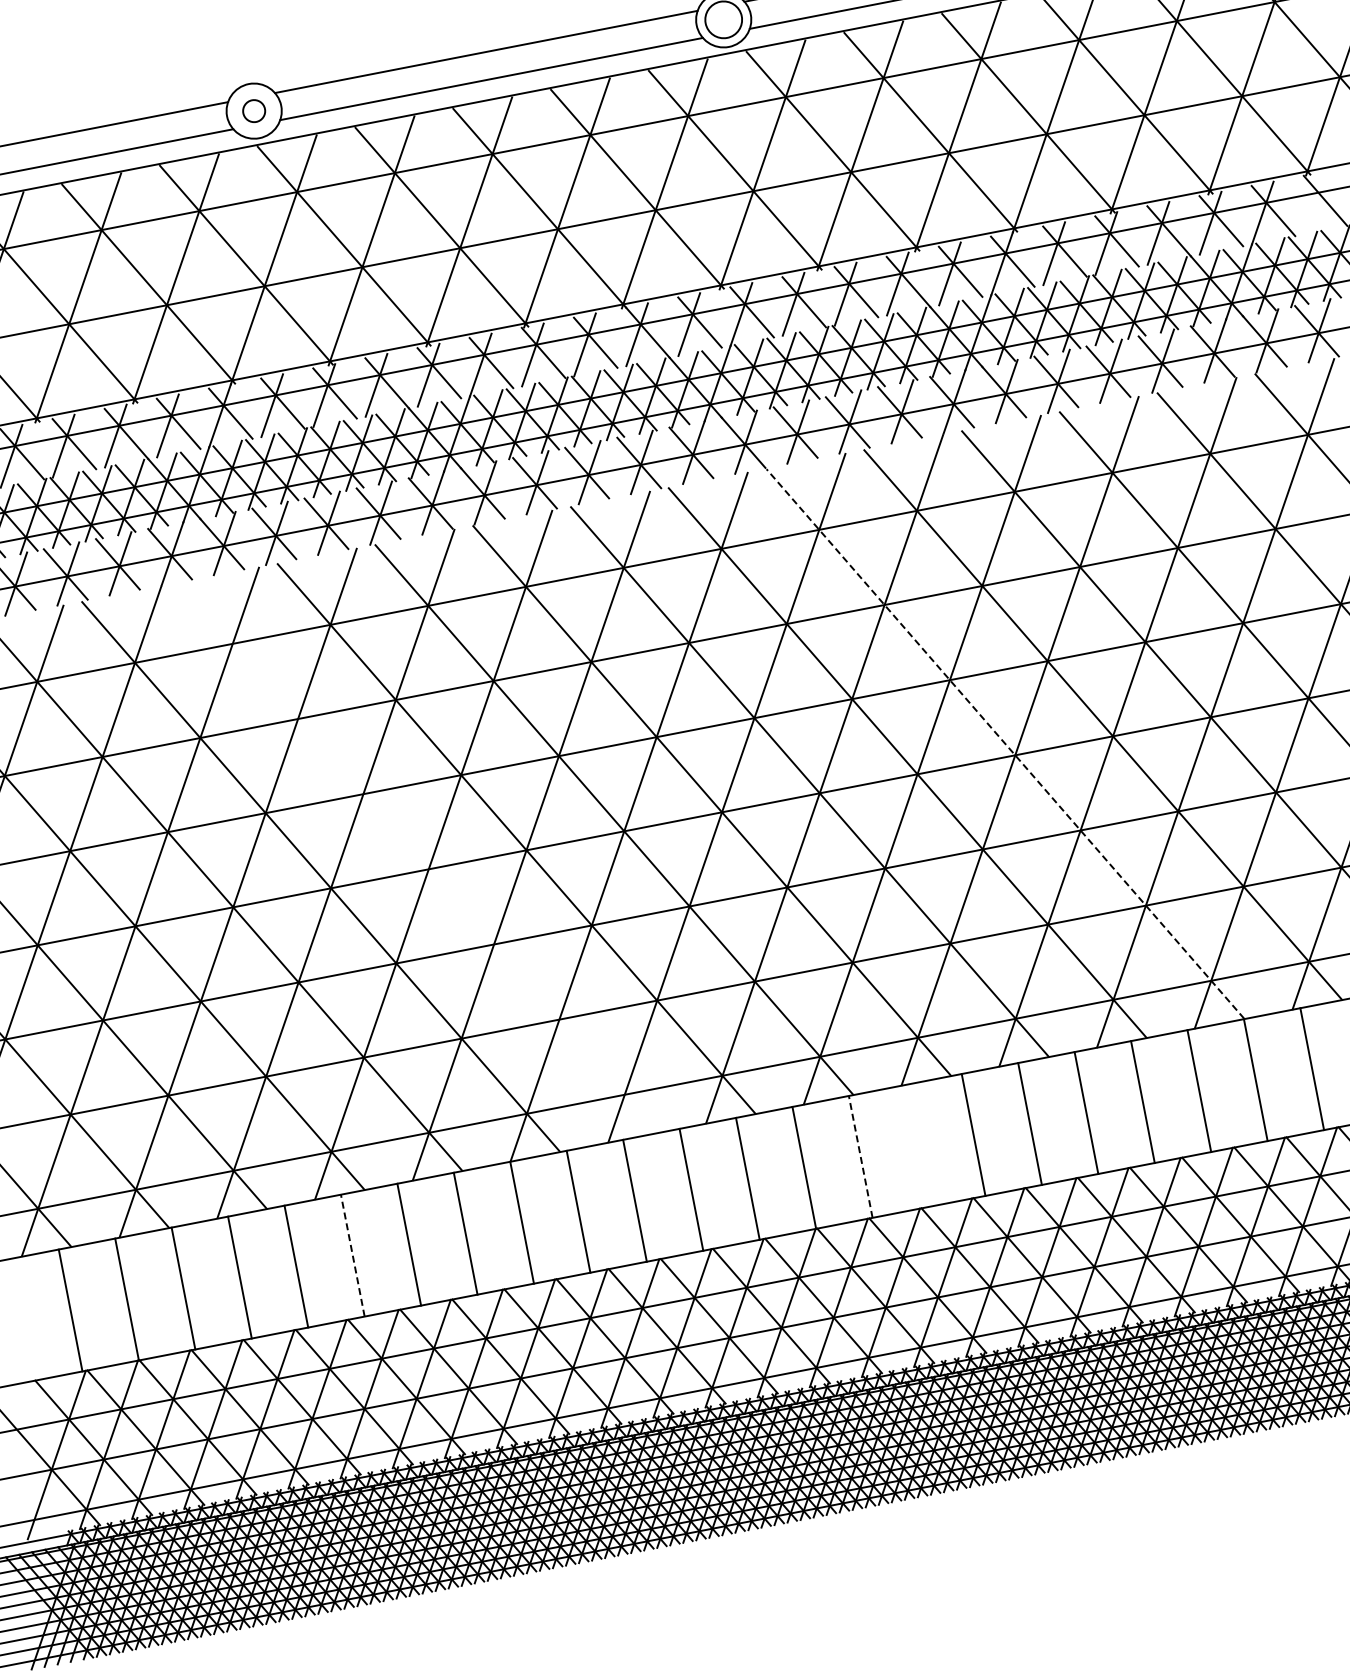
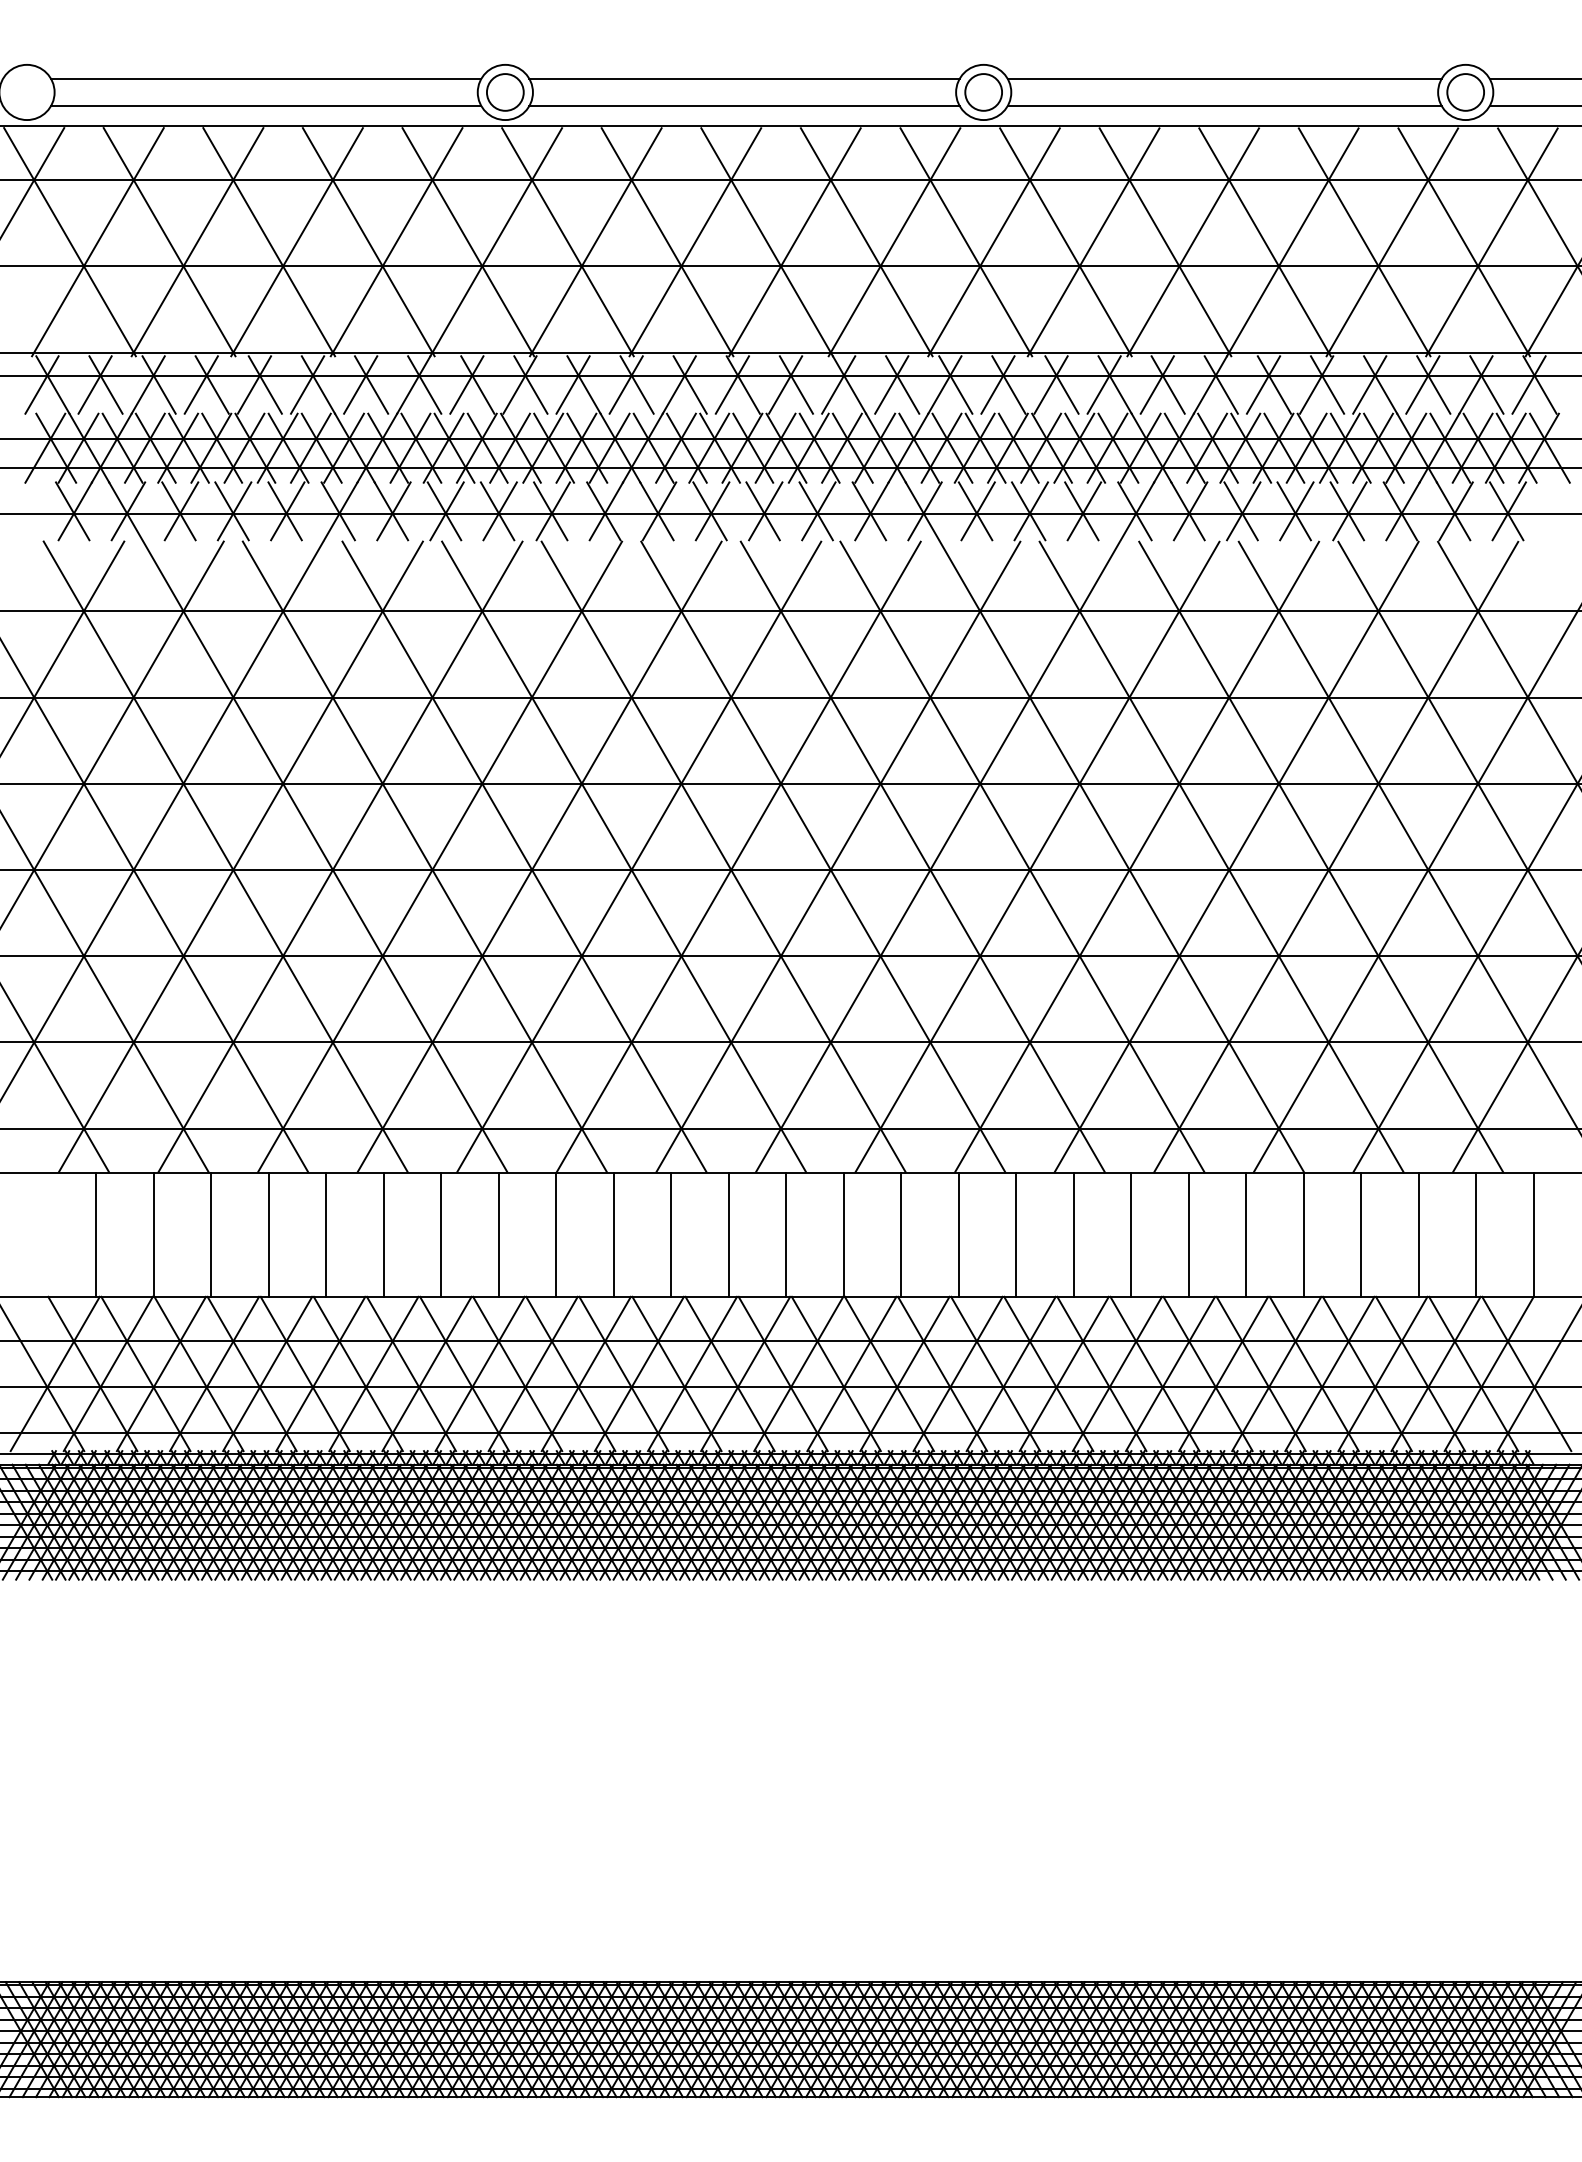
circle: (253, 111) -> (504, 92), size x1.67
line: (1314, 202) -> (1528, 384), added
line: (1004, 743) -> (1121, 856), dashed -> solid
line: (418, 857) -> (524, 856), added
line: (916, 1145) -> (958, 1234), added
line: (860, 1156) -> (901, 1234), dashed -> solid
line: (352, 1255) -> (383, 1234), dashed -> solid

